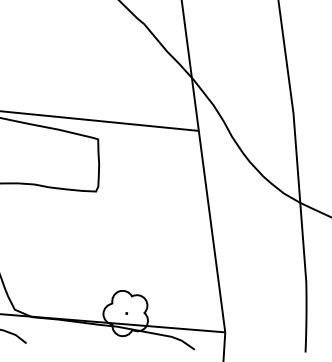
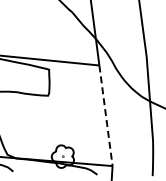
line: (211, 231) -> (105, 115), solid -> dashed

